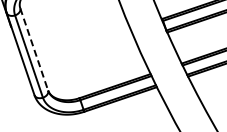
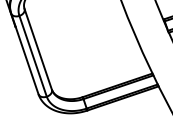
line: (34, 49) -> (38, 49), dashed -> solid

